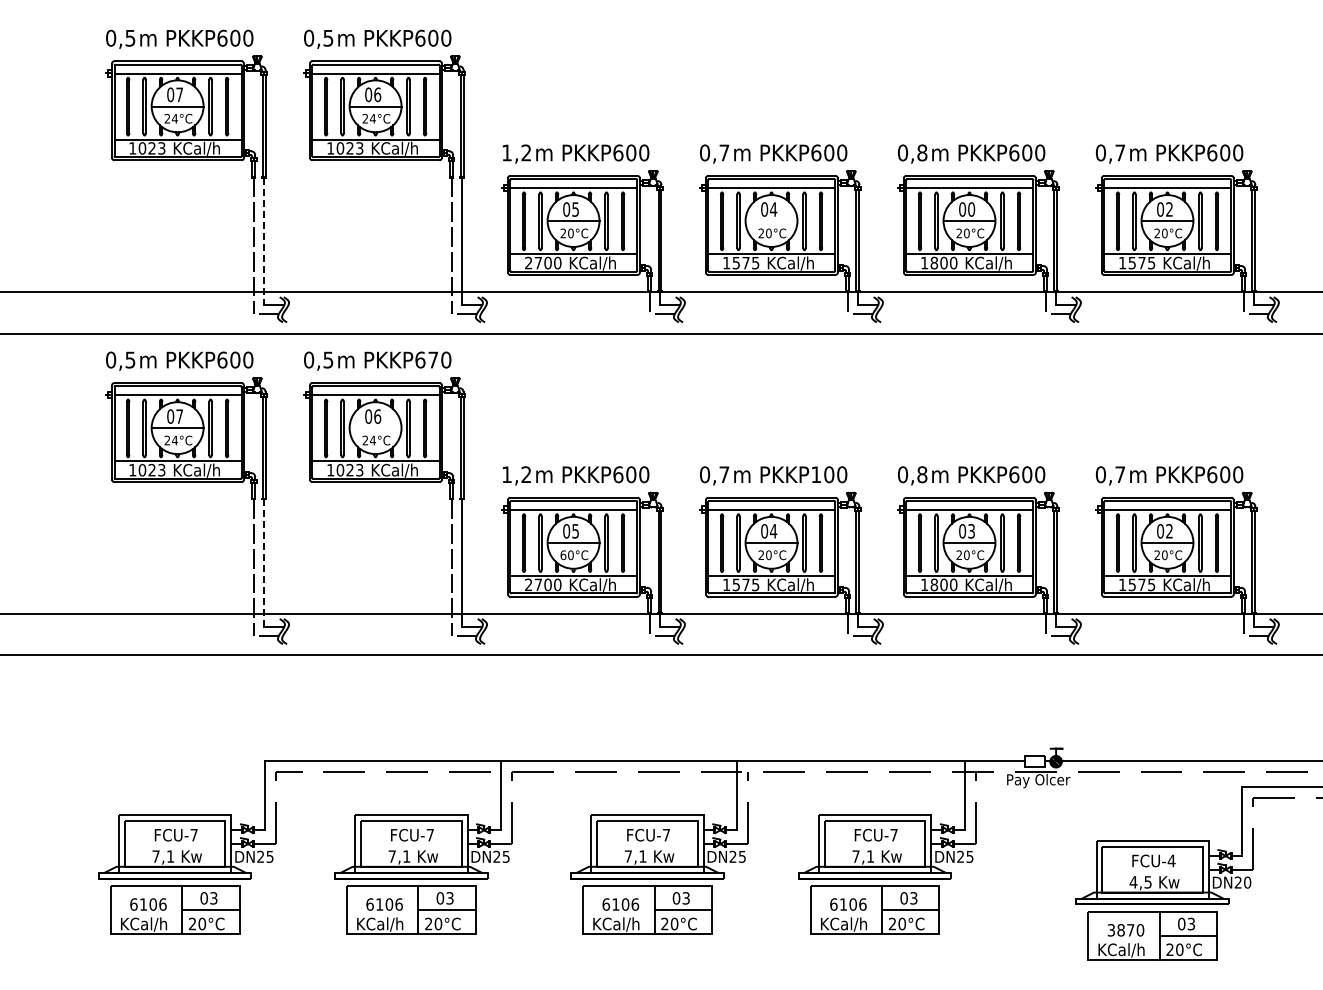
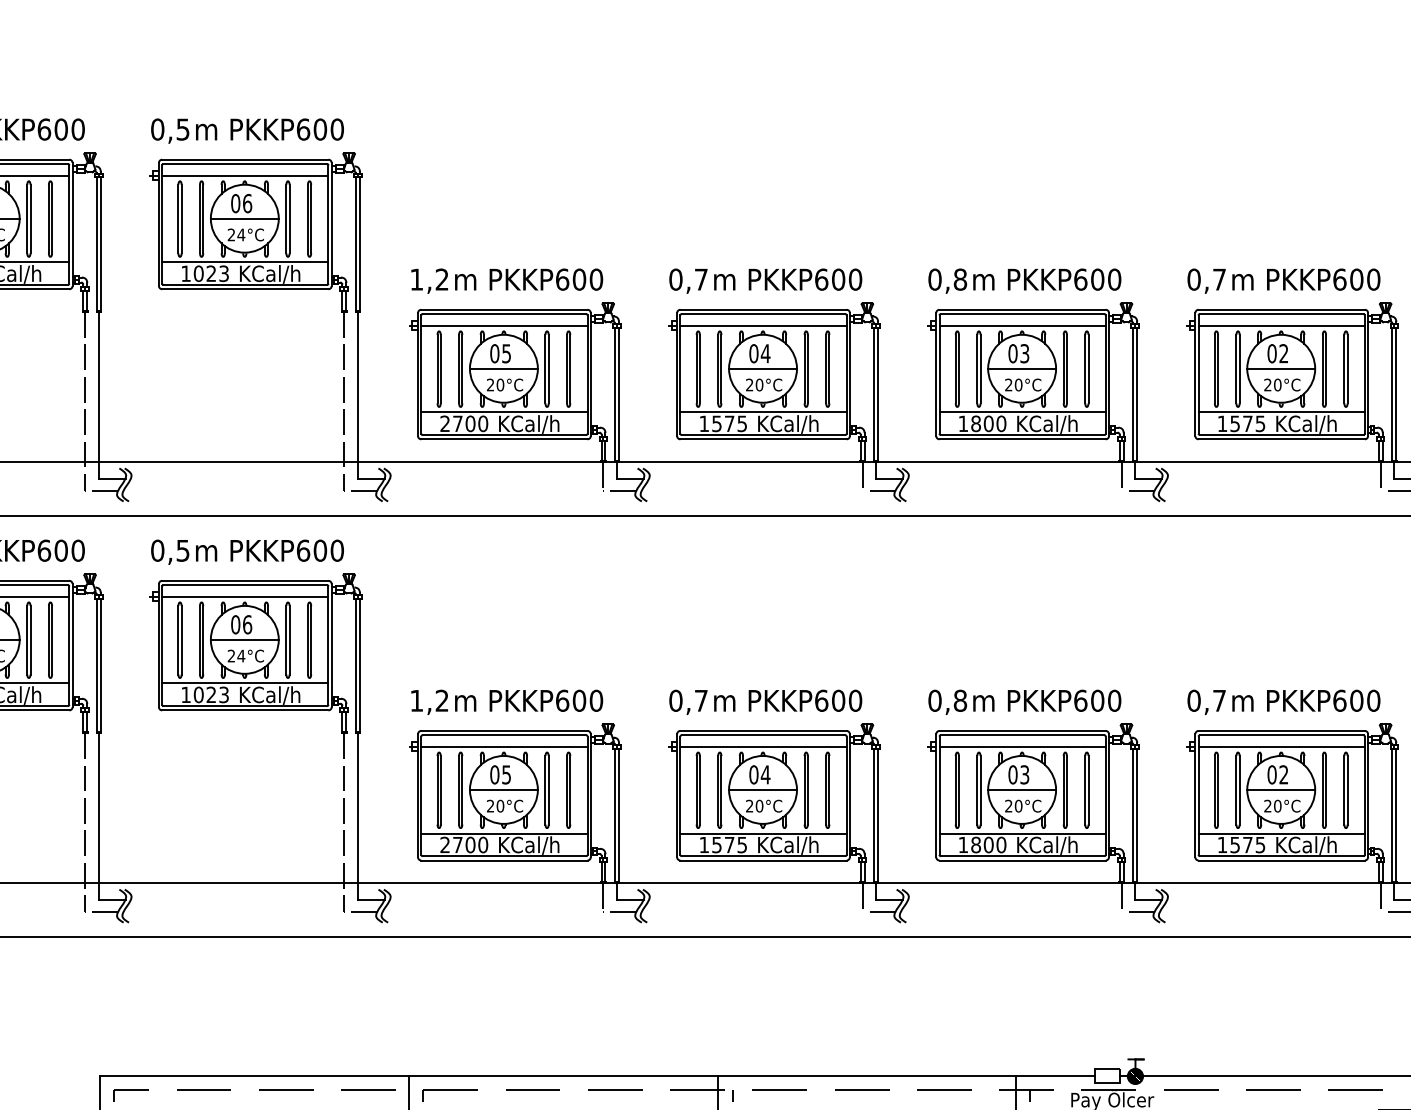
text: (971, 209) -> (1024, 353), 00 -> 03
line: (771, 221) -> (762, 369), added
line: (264, 241) -> (99, 395), dashed -> solid
text: (433, 359) -> (320, 550), PKKP670 -> PKKP600
line: (375, 428) -> (244, 640), added
text: (816, 474) -> (821, 700), PKKP100 -> PKKP600
text: (563, 555) -> (490, 806), 60 -> 20
line: (264, 563) -> (99, 816), dashed -> solid

